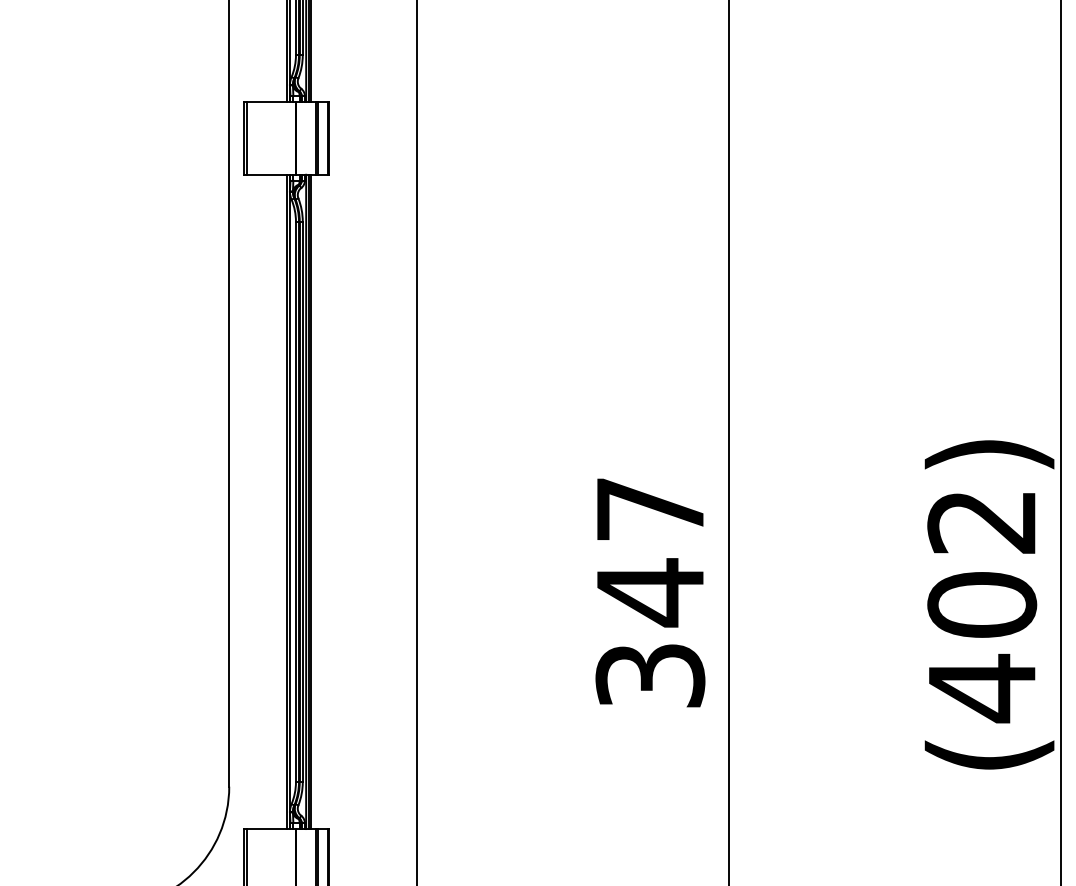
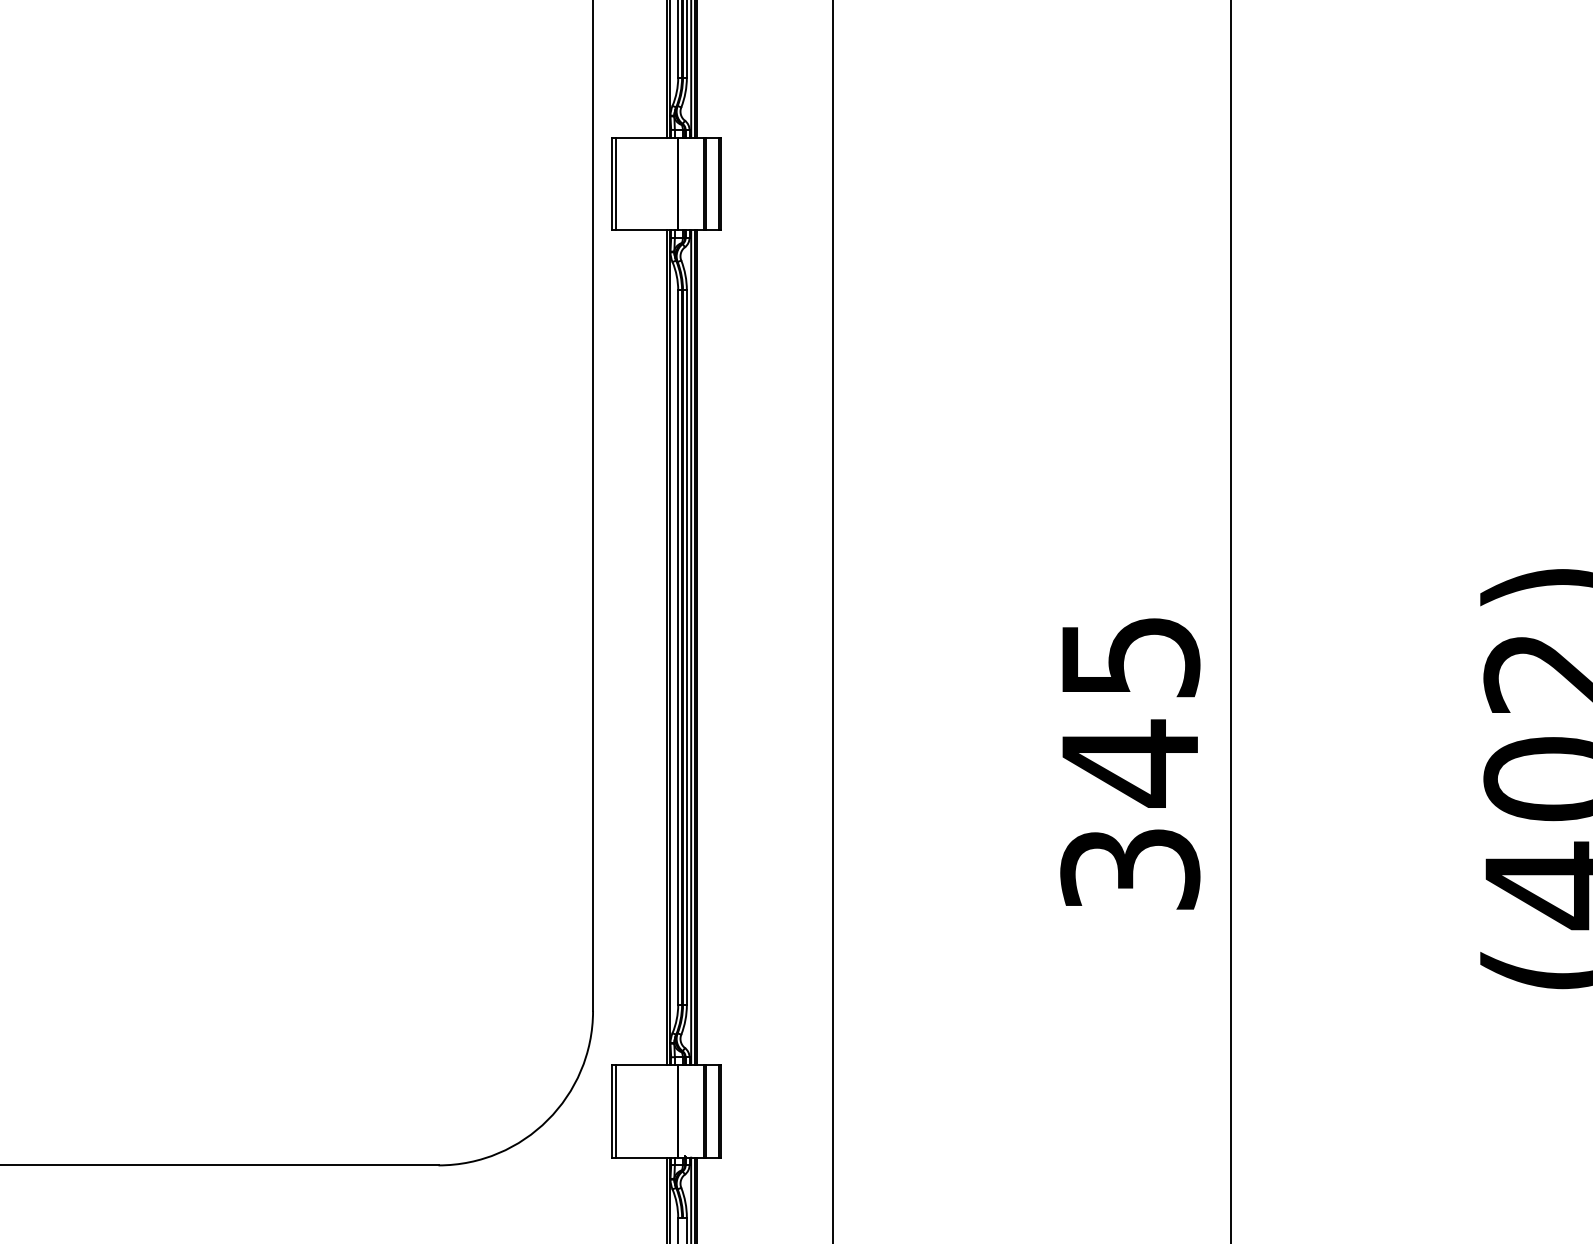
text: (651, 509) -> (1131, 657), 347 -> 345

